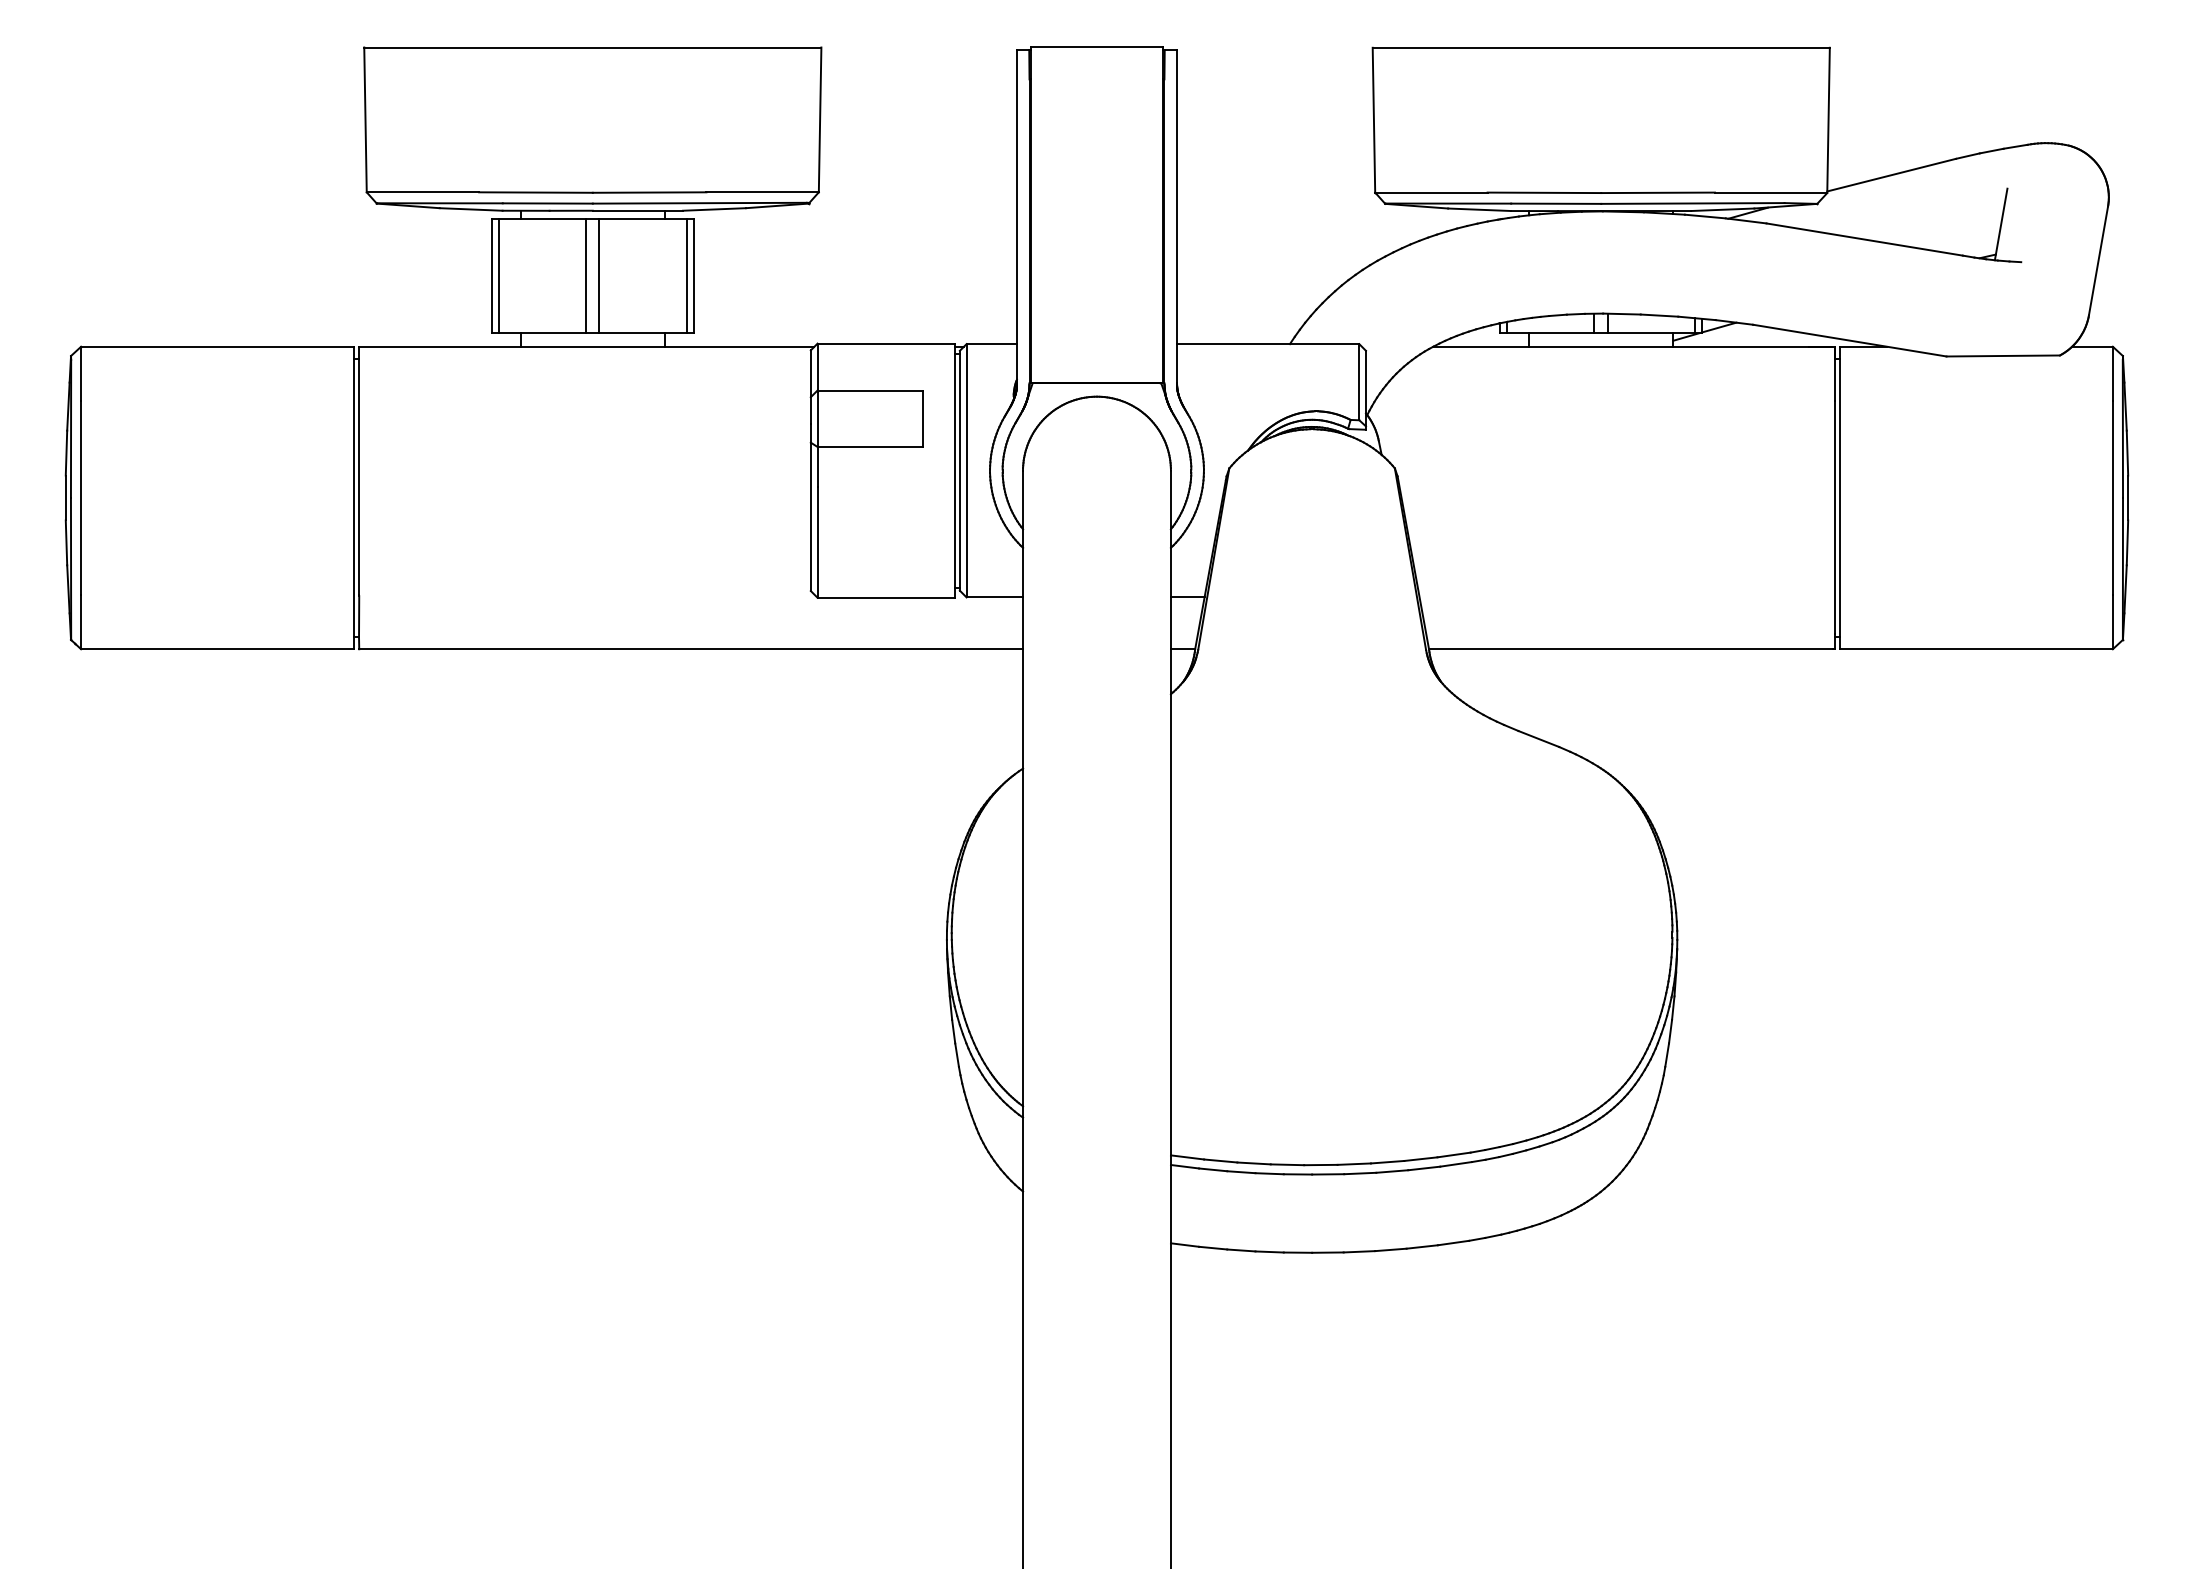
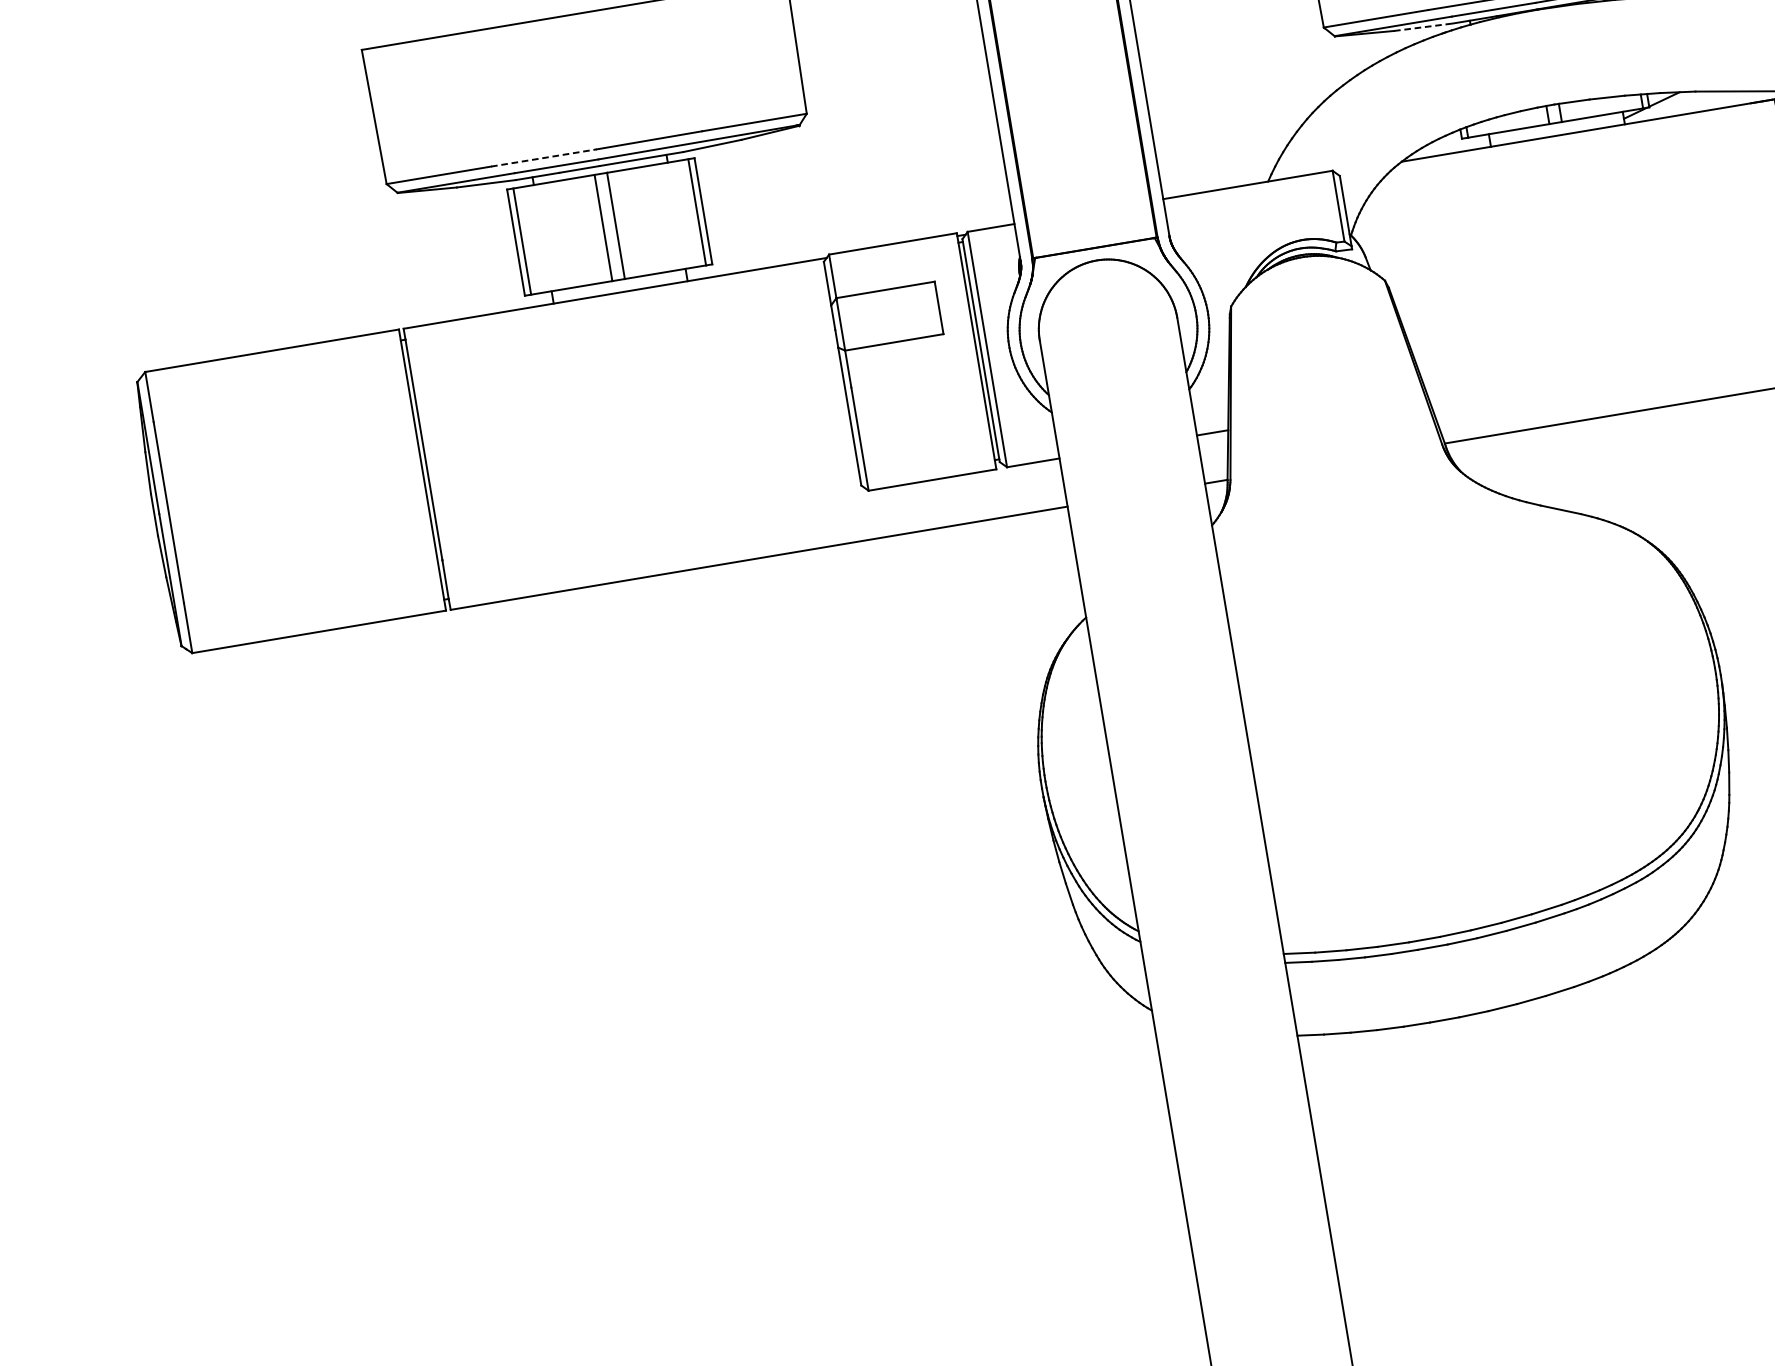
line: (535, 192) -> (543, 158), solid -> dashed
line: (1480, 209) -> (1424, 26), solid -> dashed

